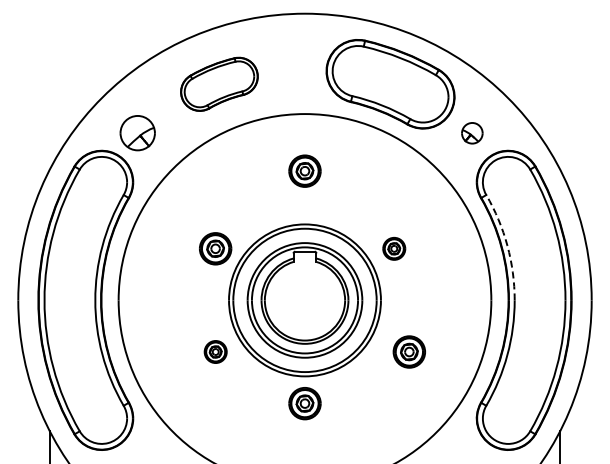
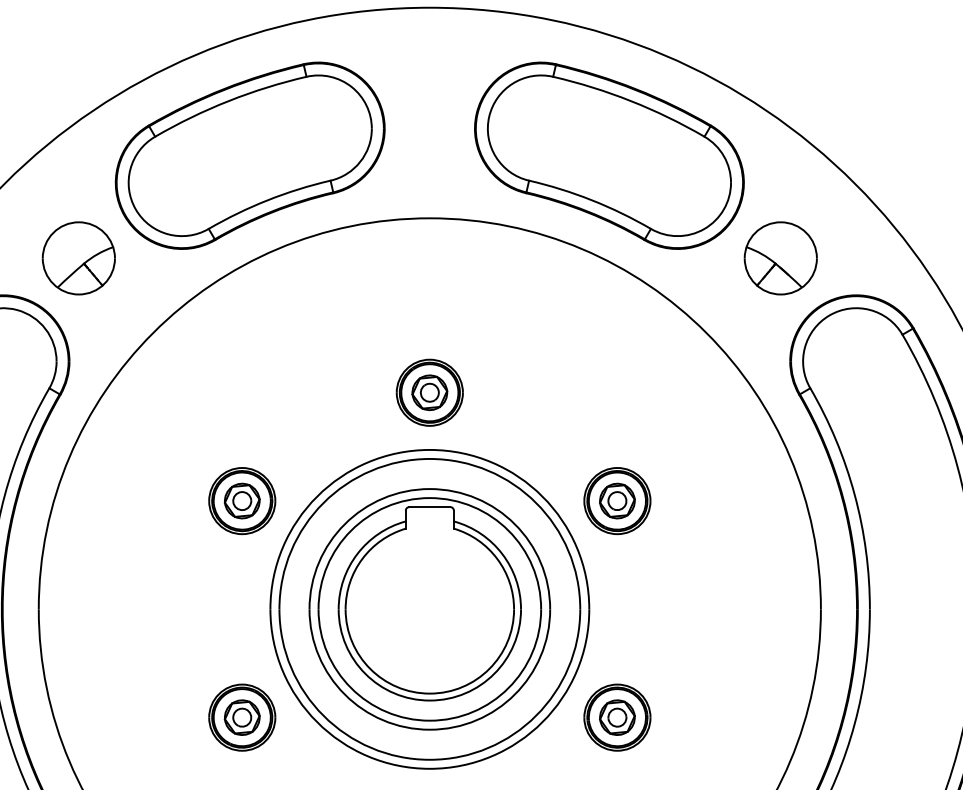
part: (219, 84) -> (250, 156), size x1.67
part: (472, 133) -> (781, 259), size x1.67
part: (304, 170) -> (428, 391), moved
arc: (507, 245) -> (854, 494), dashed -> solid
part: (393, 248) -> (615, 500), size x1.43
part: (215, 351) -> (242, 716), size x1.43
part: (408, 351) -> (615, 716), moved

